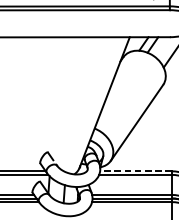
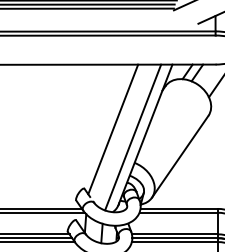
line: (75, 97) -> (113, 129), added
line: (93, 104) -> (133, 137), added
line: (136, 170) -> (179, 208), dashed -> solid

